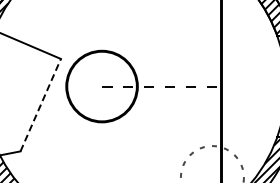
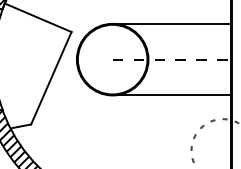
line: (161, 50) -> (172, 23), added
line: (40, 104) -> (51, 77), dashed -> solid
line: (161, 122) -> (172, 95), added

